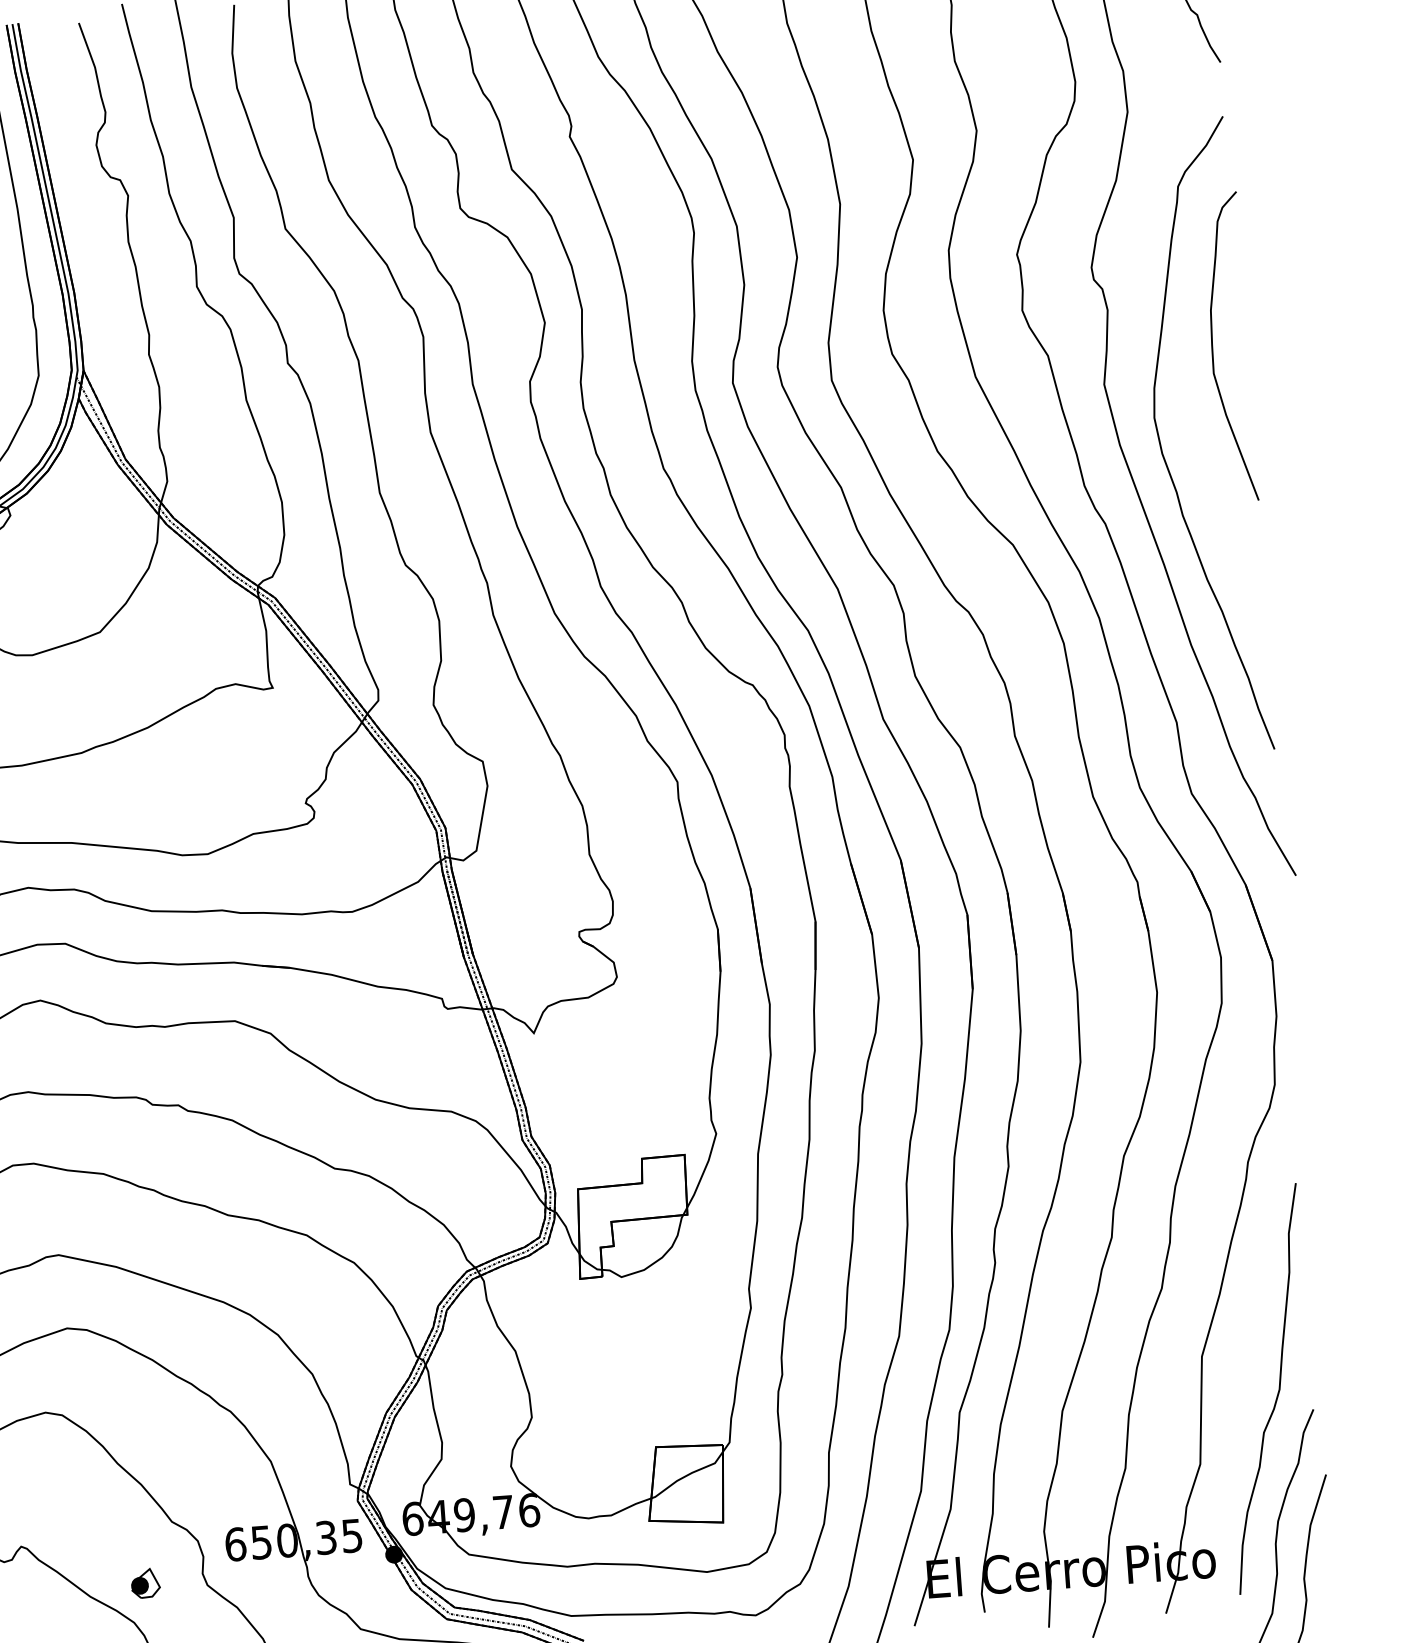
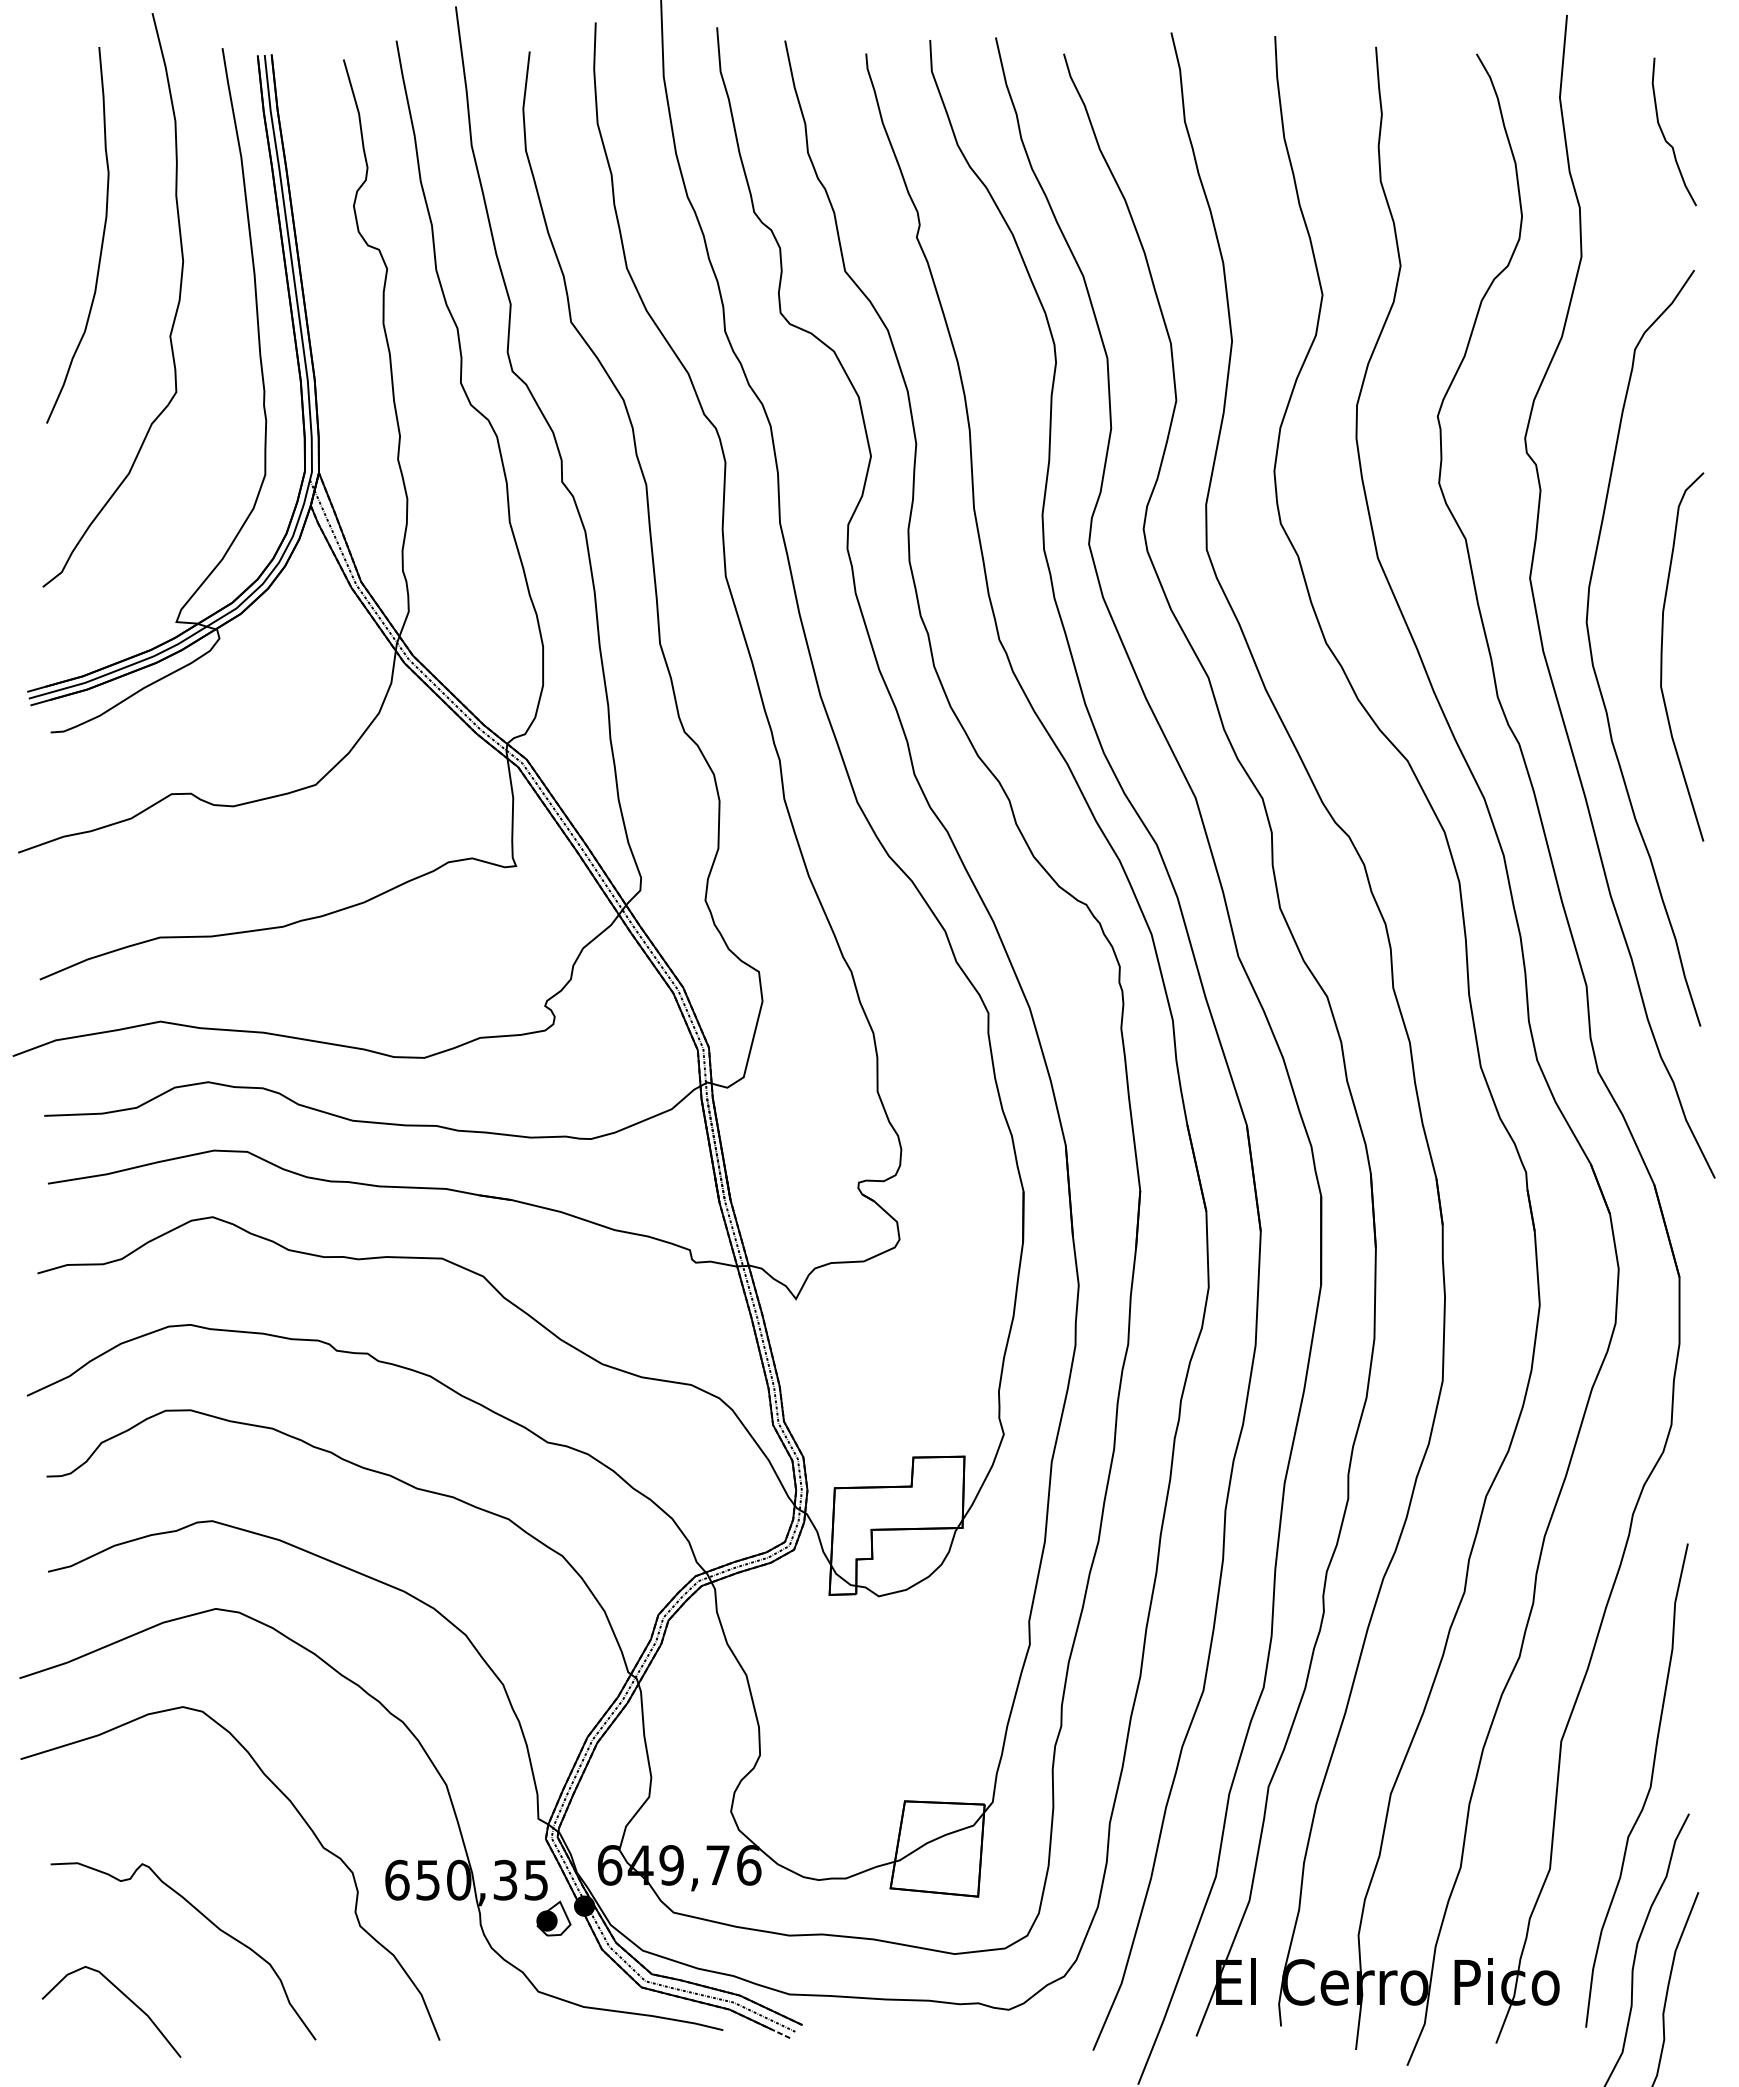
part: (1213, 348) -> (1662, 656), moved
part: (145, 1583) -> (553, 1918), moved

